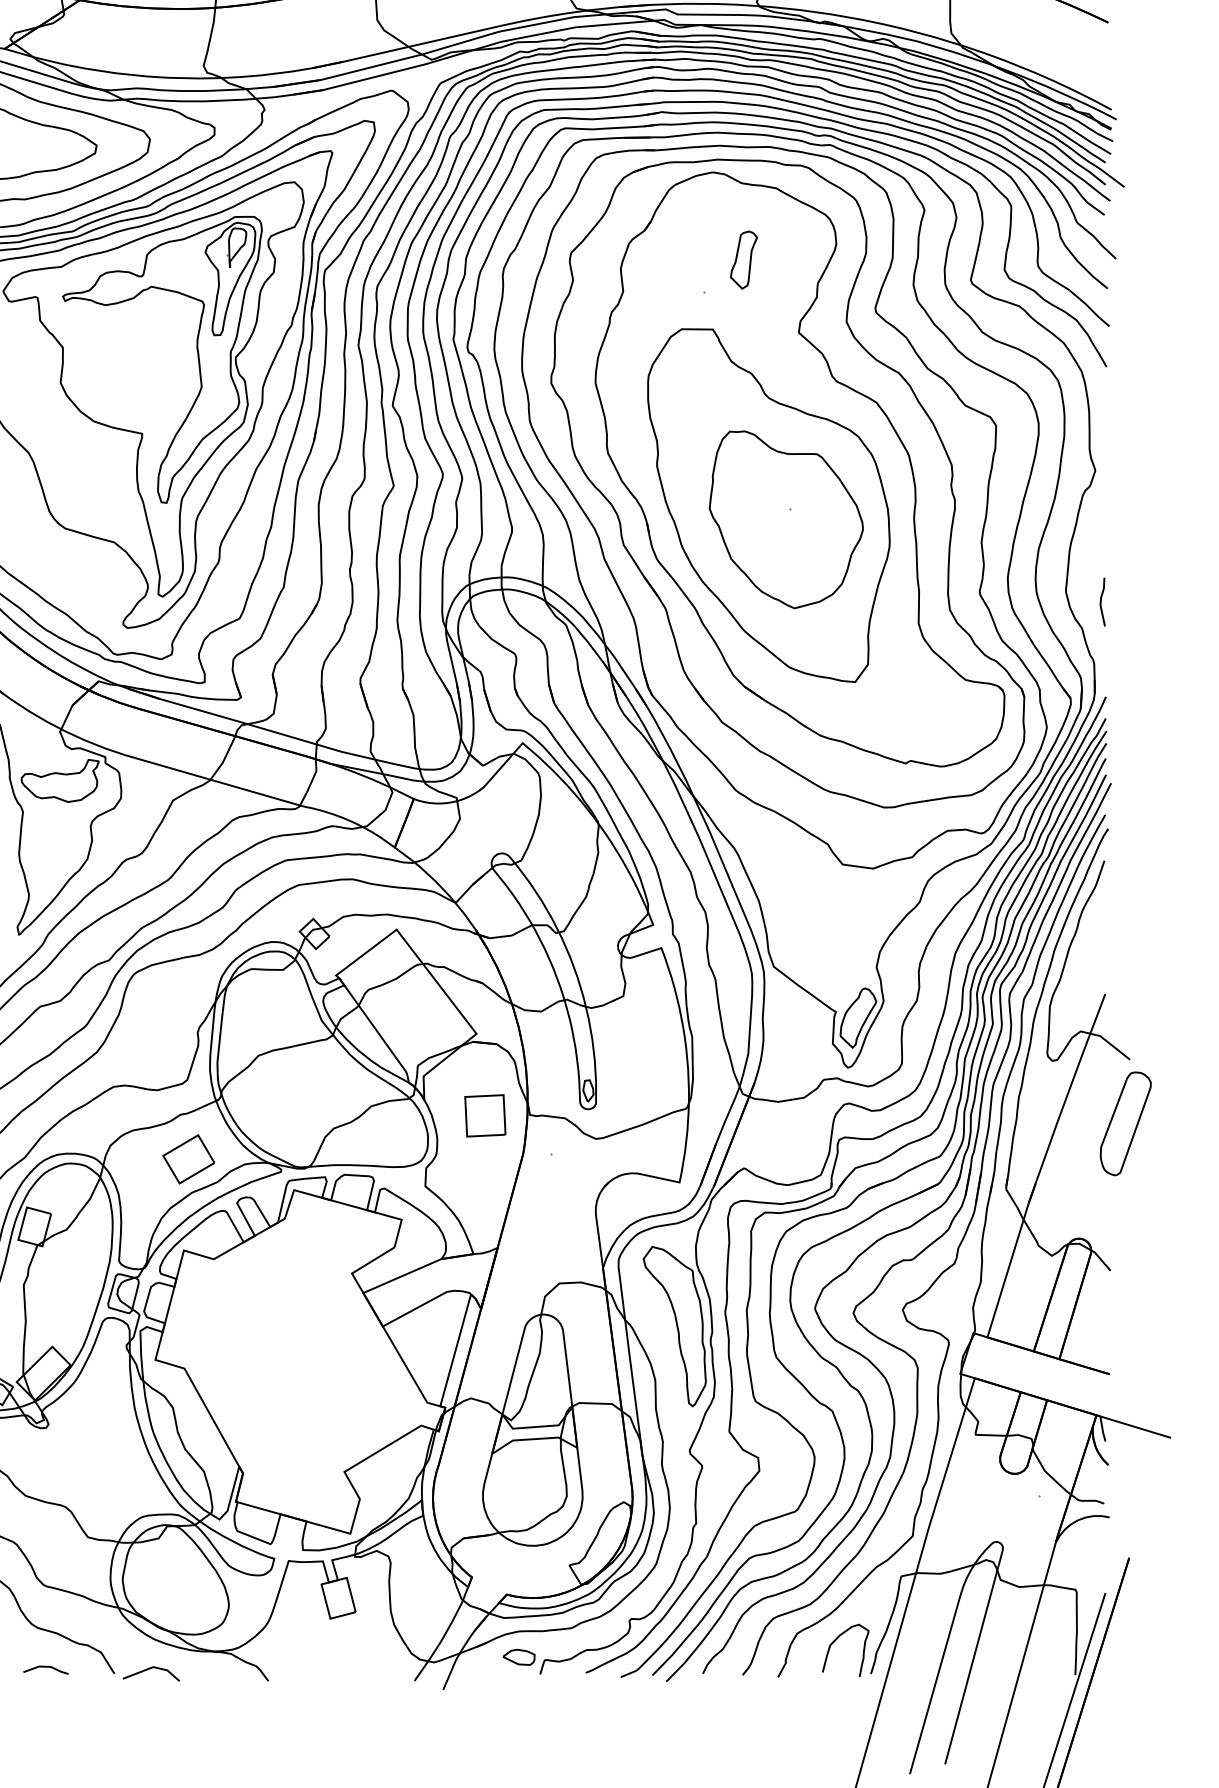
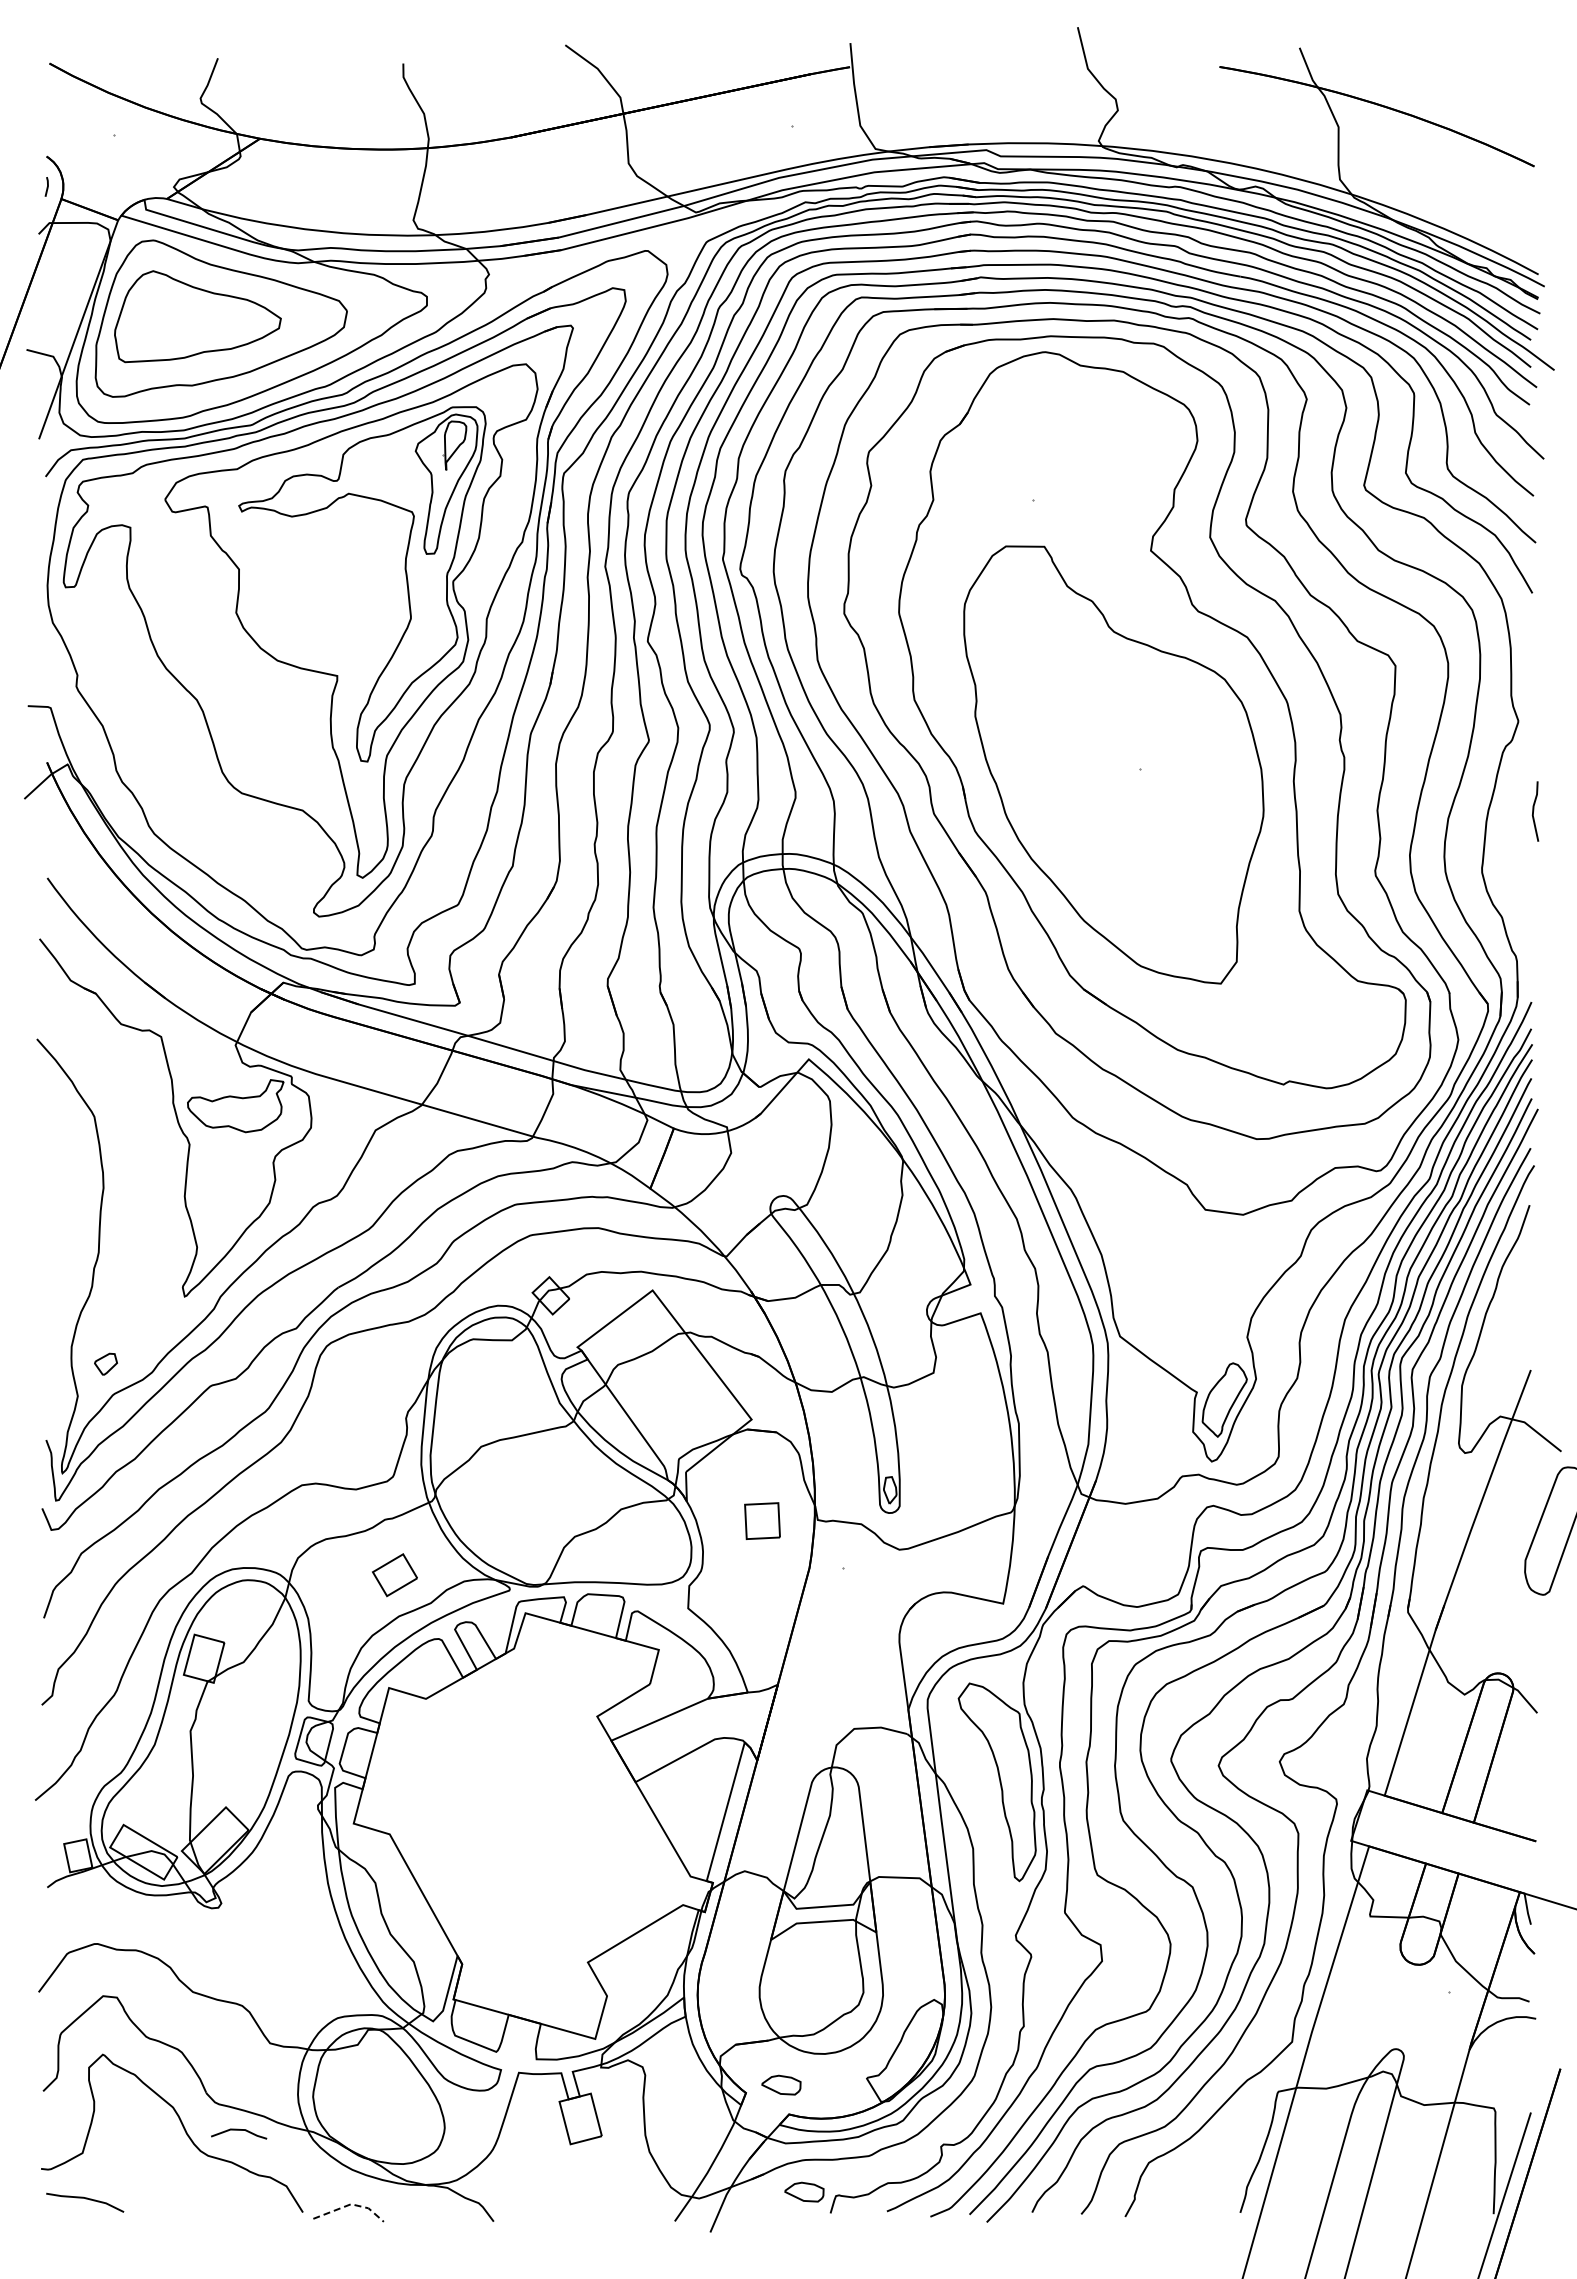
part: (744, 259) -> (1083, 460), removed
part: (786, 519) -> (1135, 782), removed
curve: (1101, 601) -> (1534, 810), moved
part: (485, 1115) -> (762, 1520), size x0.7
part: (188, 1159) -> (394, 1575), size x0.7
part: (500, 1570) -> (781, 2084), added
curve: (835, 1640) -> (1196, 2171), removed
line: (46, 1667) -> (239, 2130), moved
line: (153, 1667) -> (351, 2204), solid -> dashed

